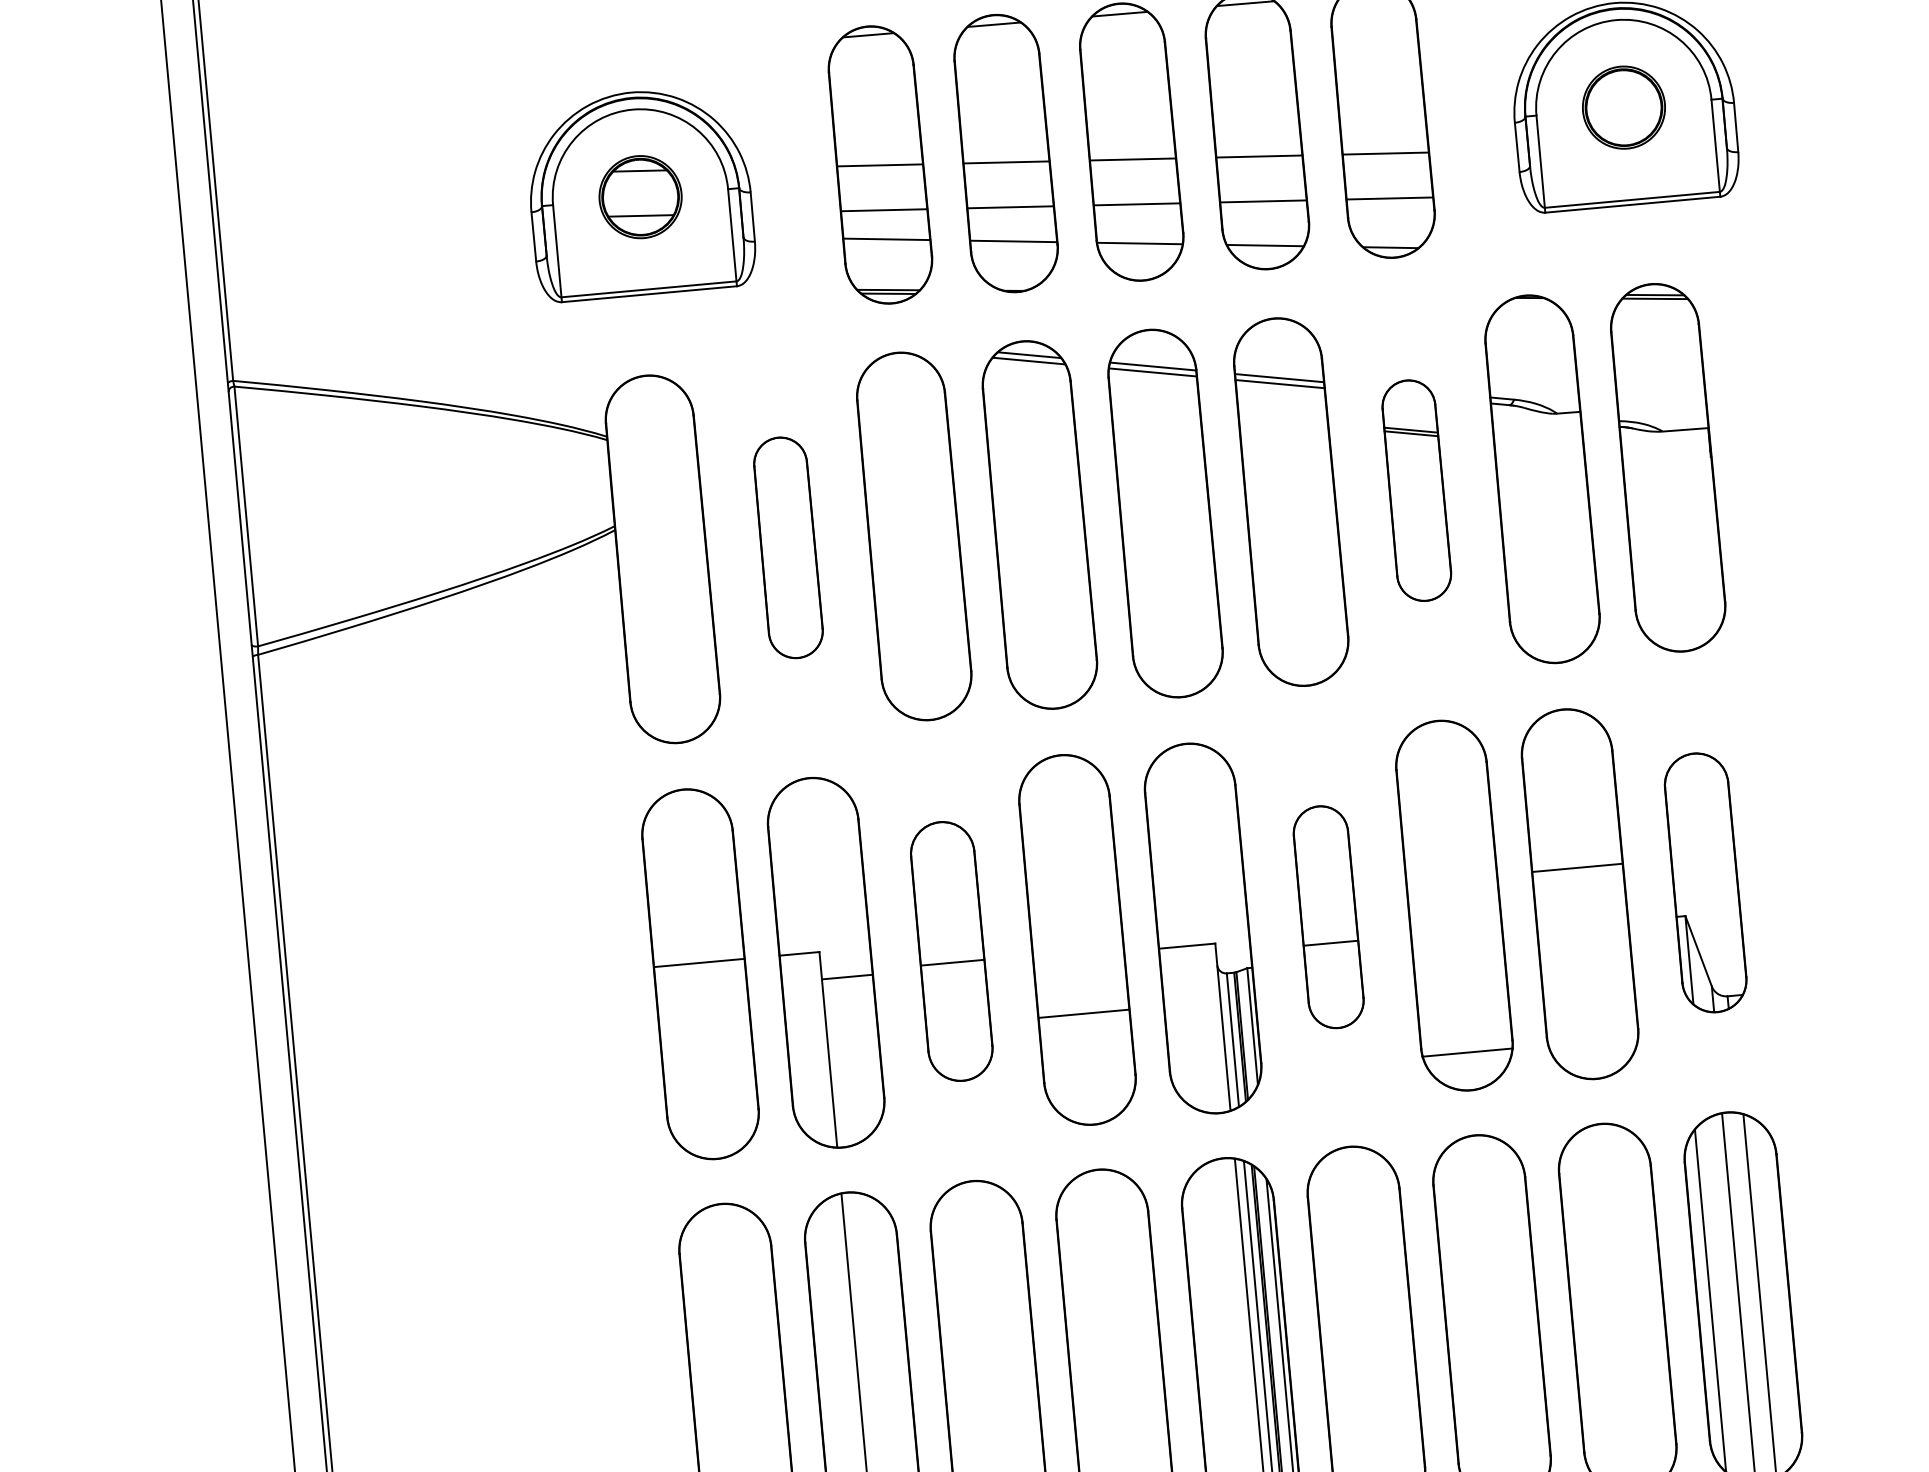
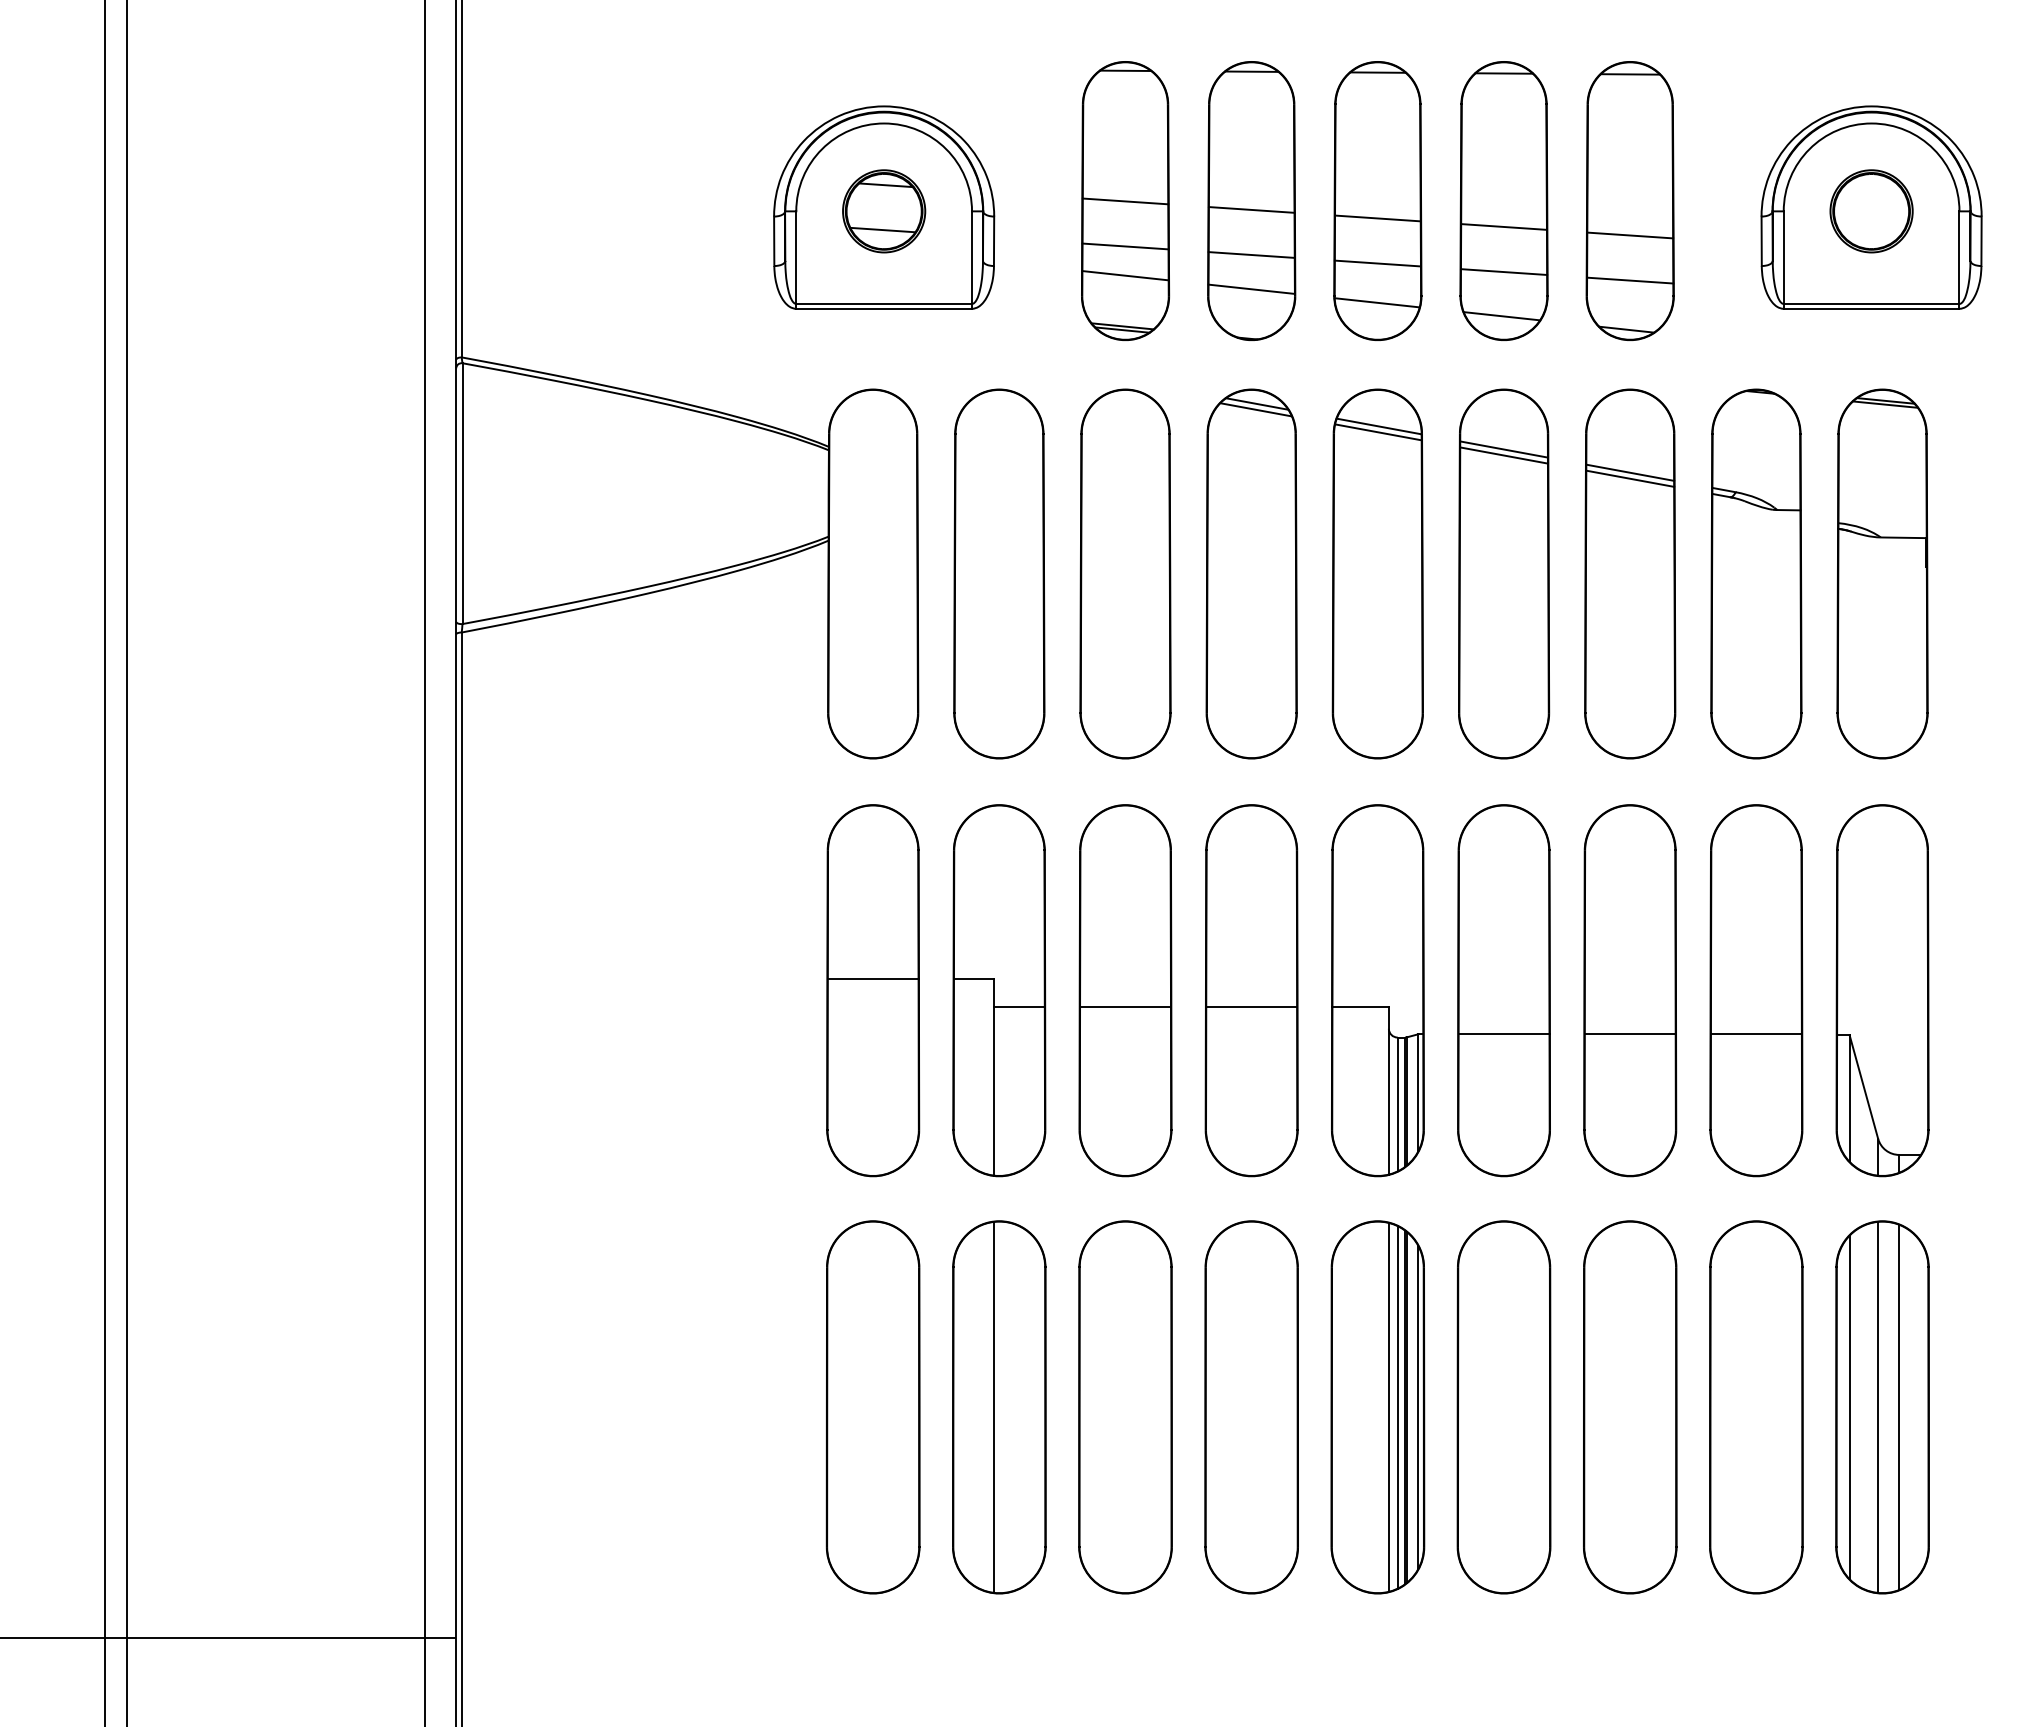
part: (1416, 490) -> (1630, 573), size x1.67
part: (788, 547) -> (999, 573), size x1.67
line: (1576, 868) -> (1755, 1034), moved
part: (1705, 882) -> (1882, 990), size x1.43
part: (1328, 916) -> (1503, 990), size x1.67
part: (951, 951) -> (1125, 990), size x1.43
line: (1083, 1013) -> (1251, 1006), moved
line: (1466, 1052) -> (1629, 1034), moved

